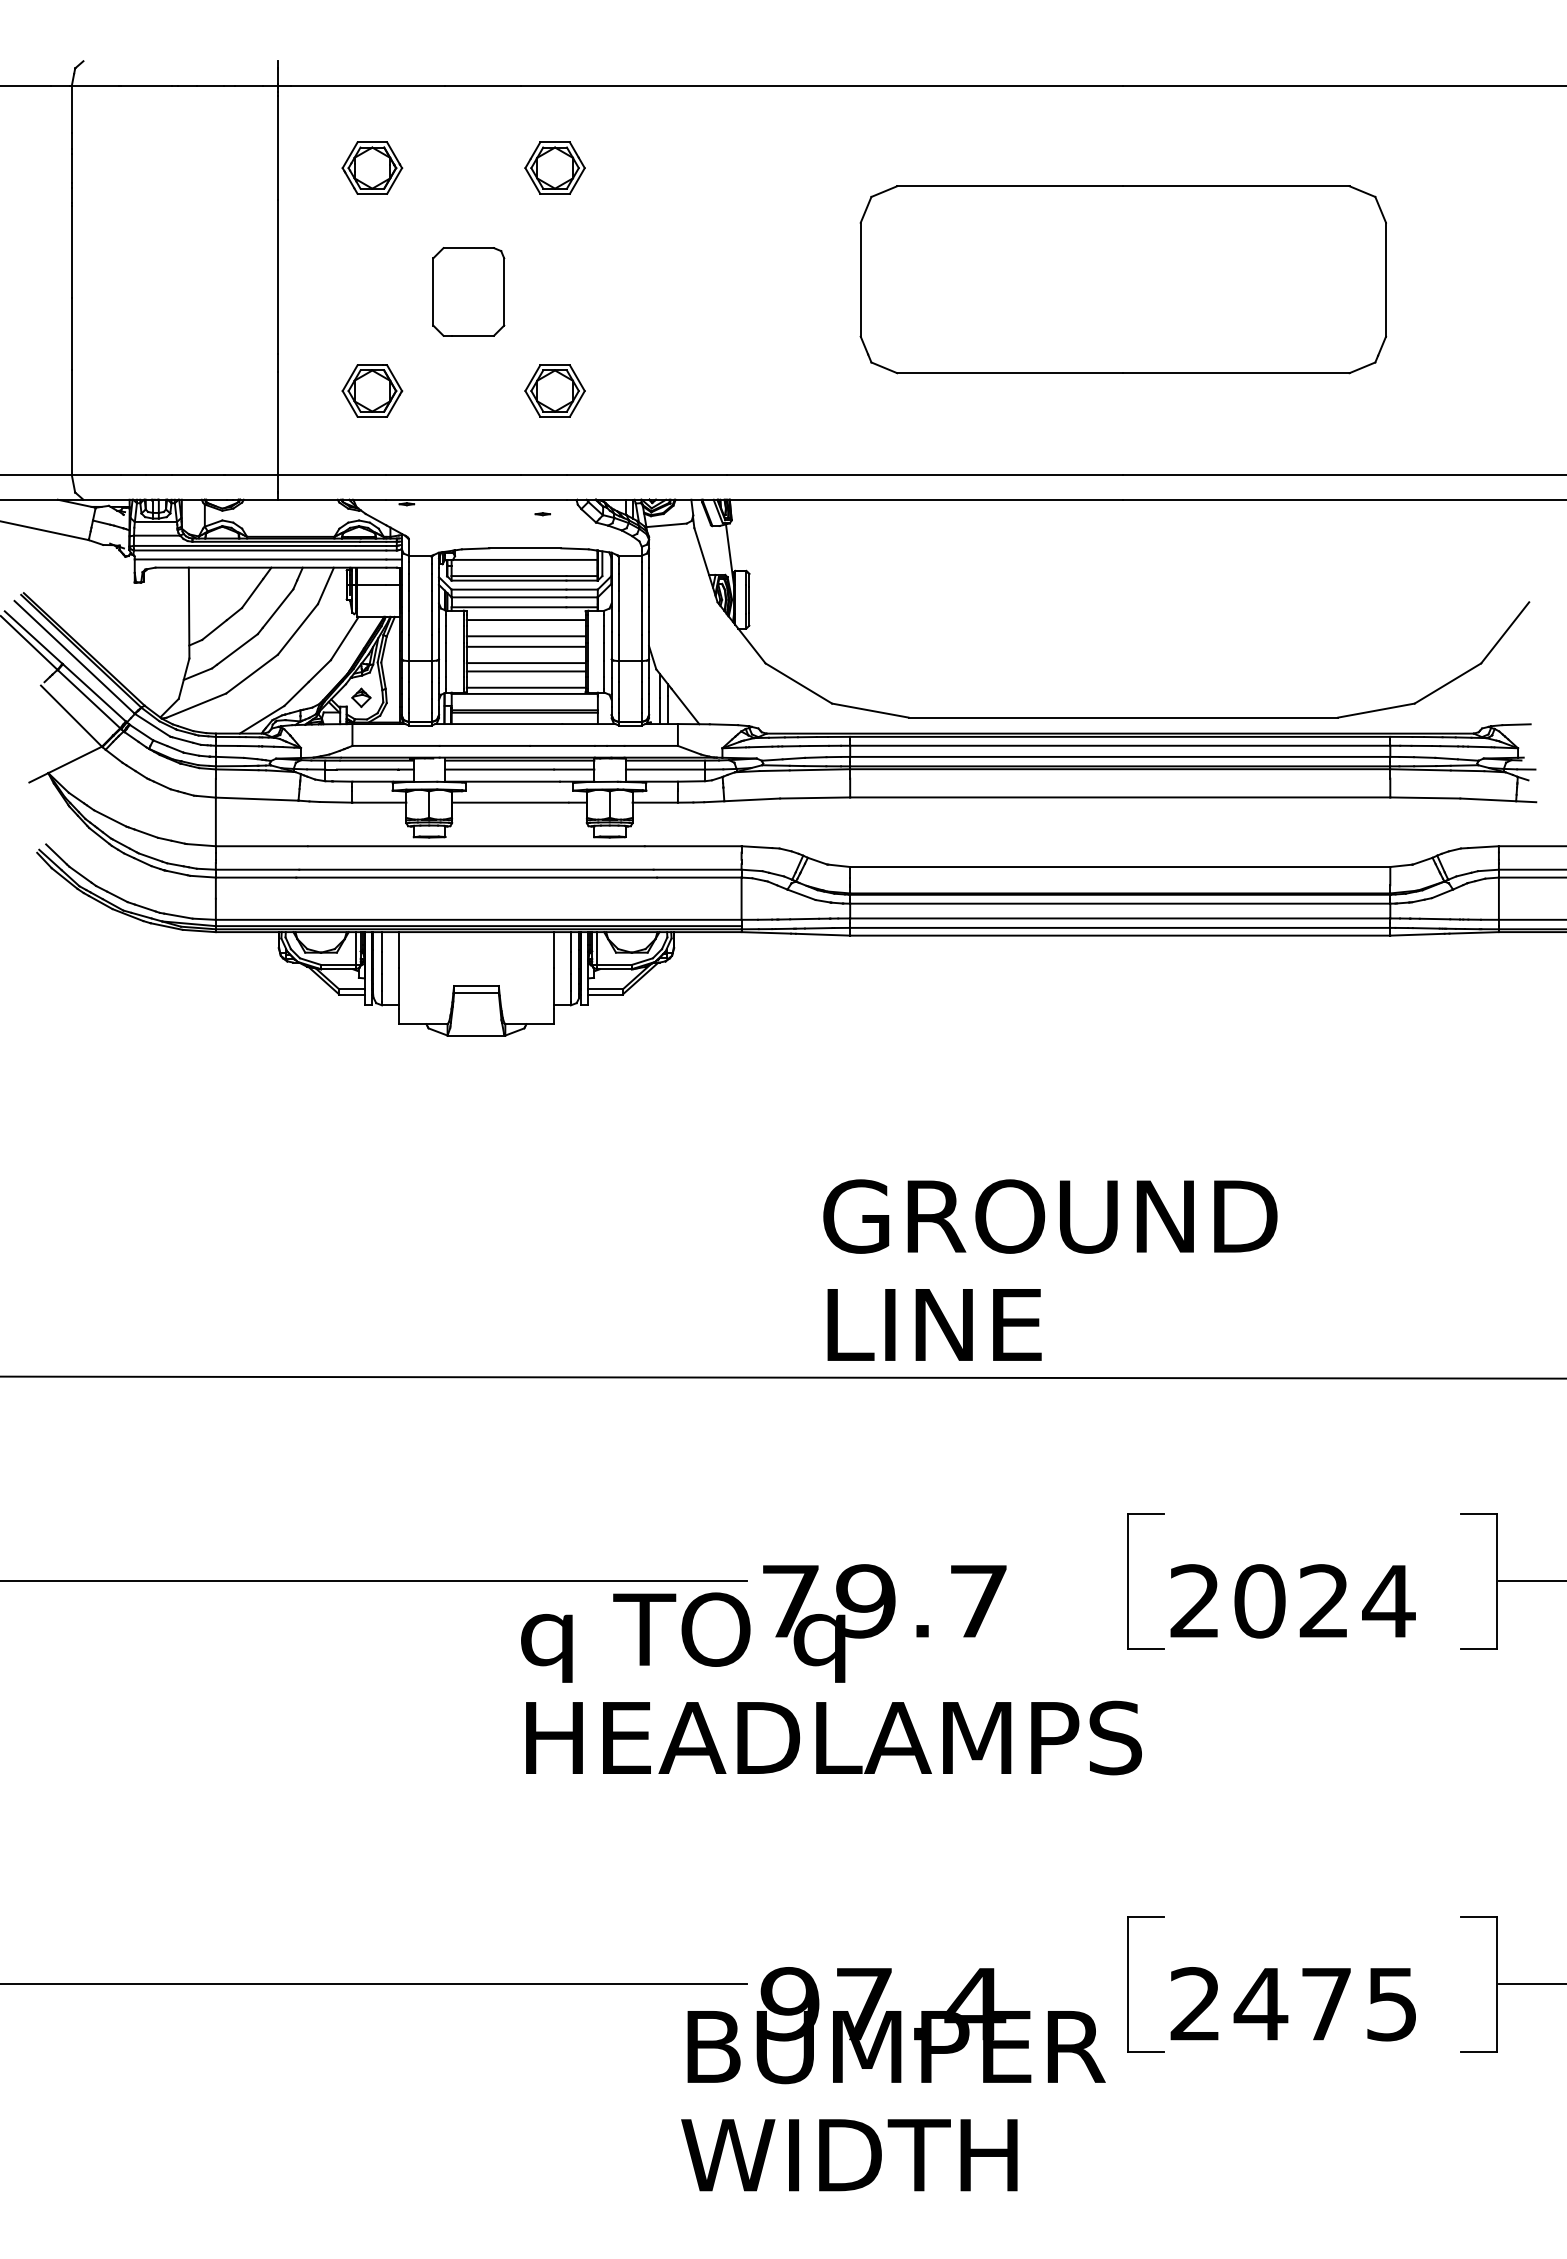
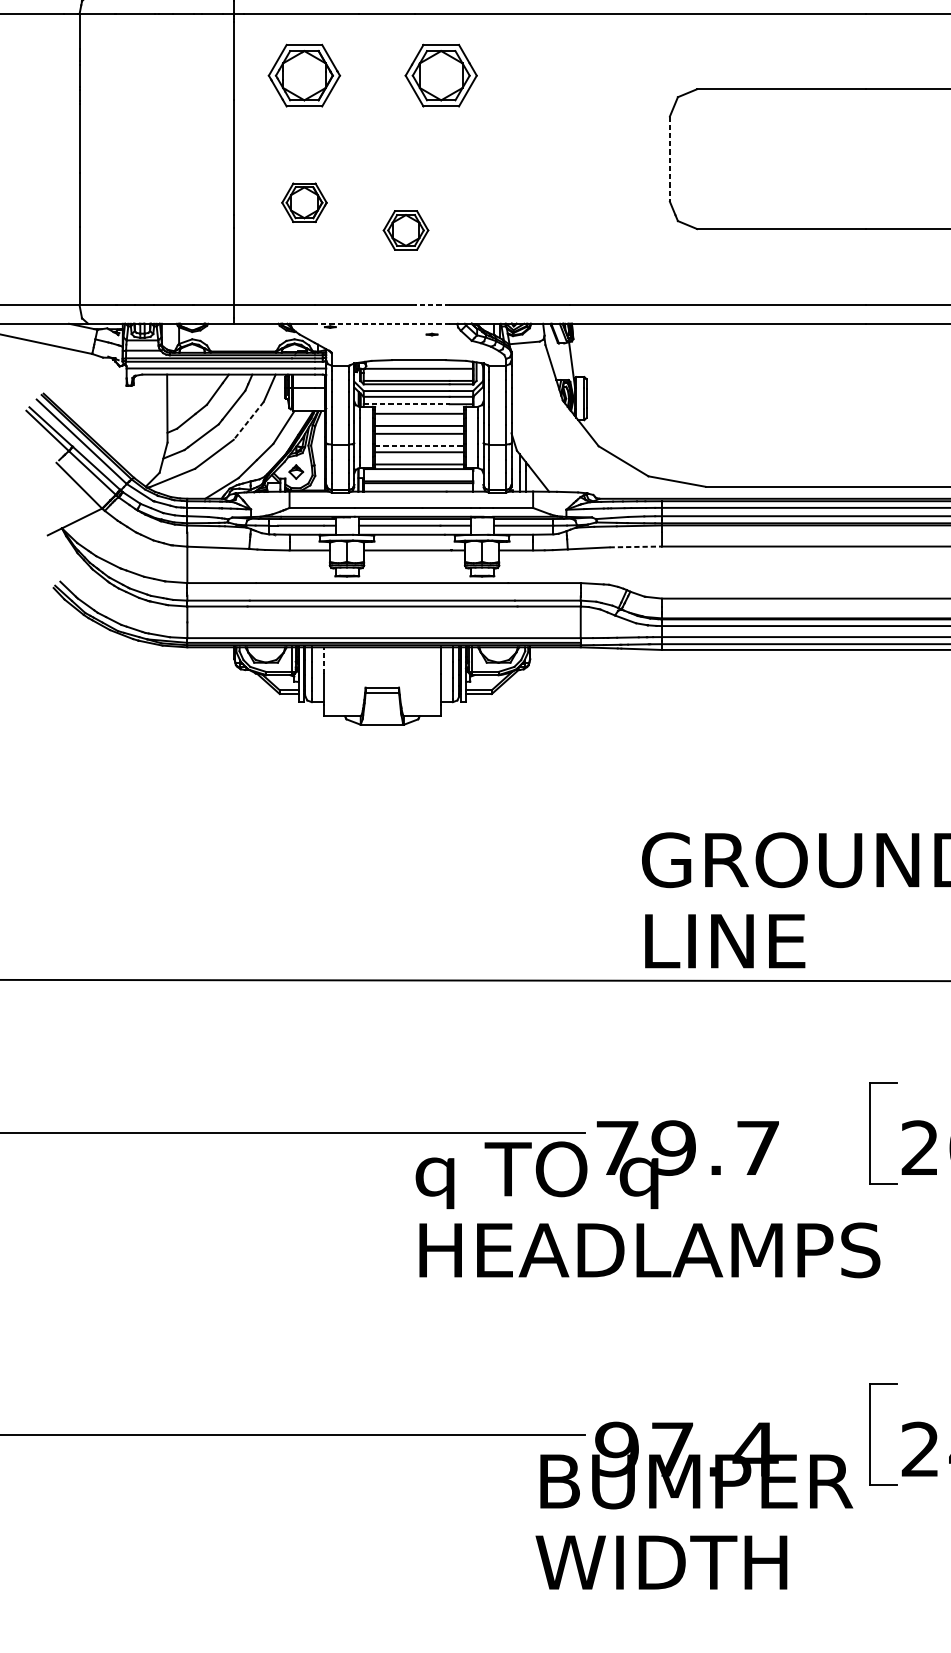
part: (372, 167) -> (304, 75), size x1.6
part: (554, 167) -> (440, 75), size x1.6
line: (860, 279) -> (669, 158), solid -> dashed
part: (468, 291) -> (376, 167), removed
part: (372, 390) -> (304, 202), moved
part: (554, 390) -> (405, 230), moved
line: (543, 474) -> (432, 304), solid -> dashed
line: (475, 499) -> (381, 323), solid -> dashed
line: (509, 607) -> (407, 404), solid -> dashed
line: (297, 629) -> (248, 420), solid -> dashed
line: (526, 663) -> (419, 446), solid -> dashed
line: (815, 797) -> (636, 546), solid -> dashed
line: (398, 950) -> (324, 661), solid -> dashed

